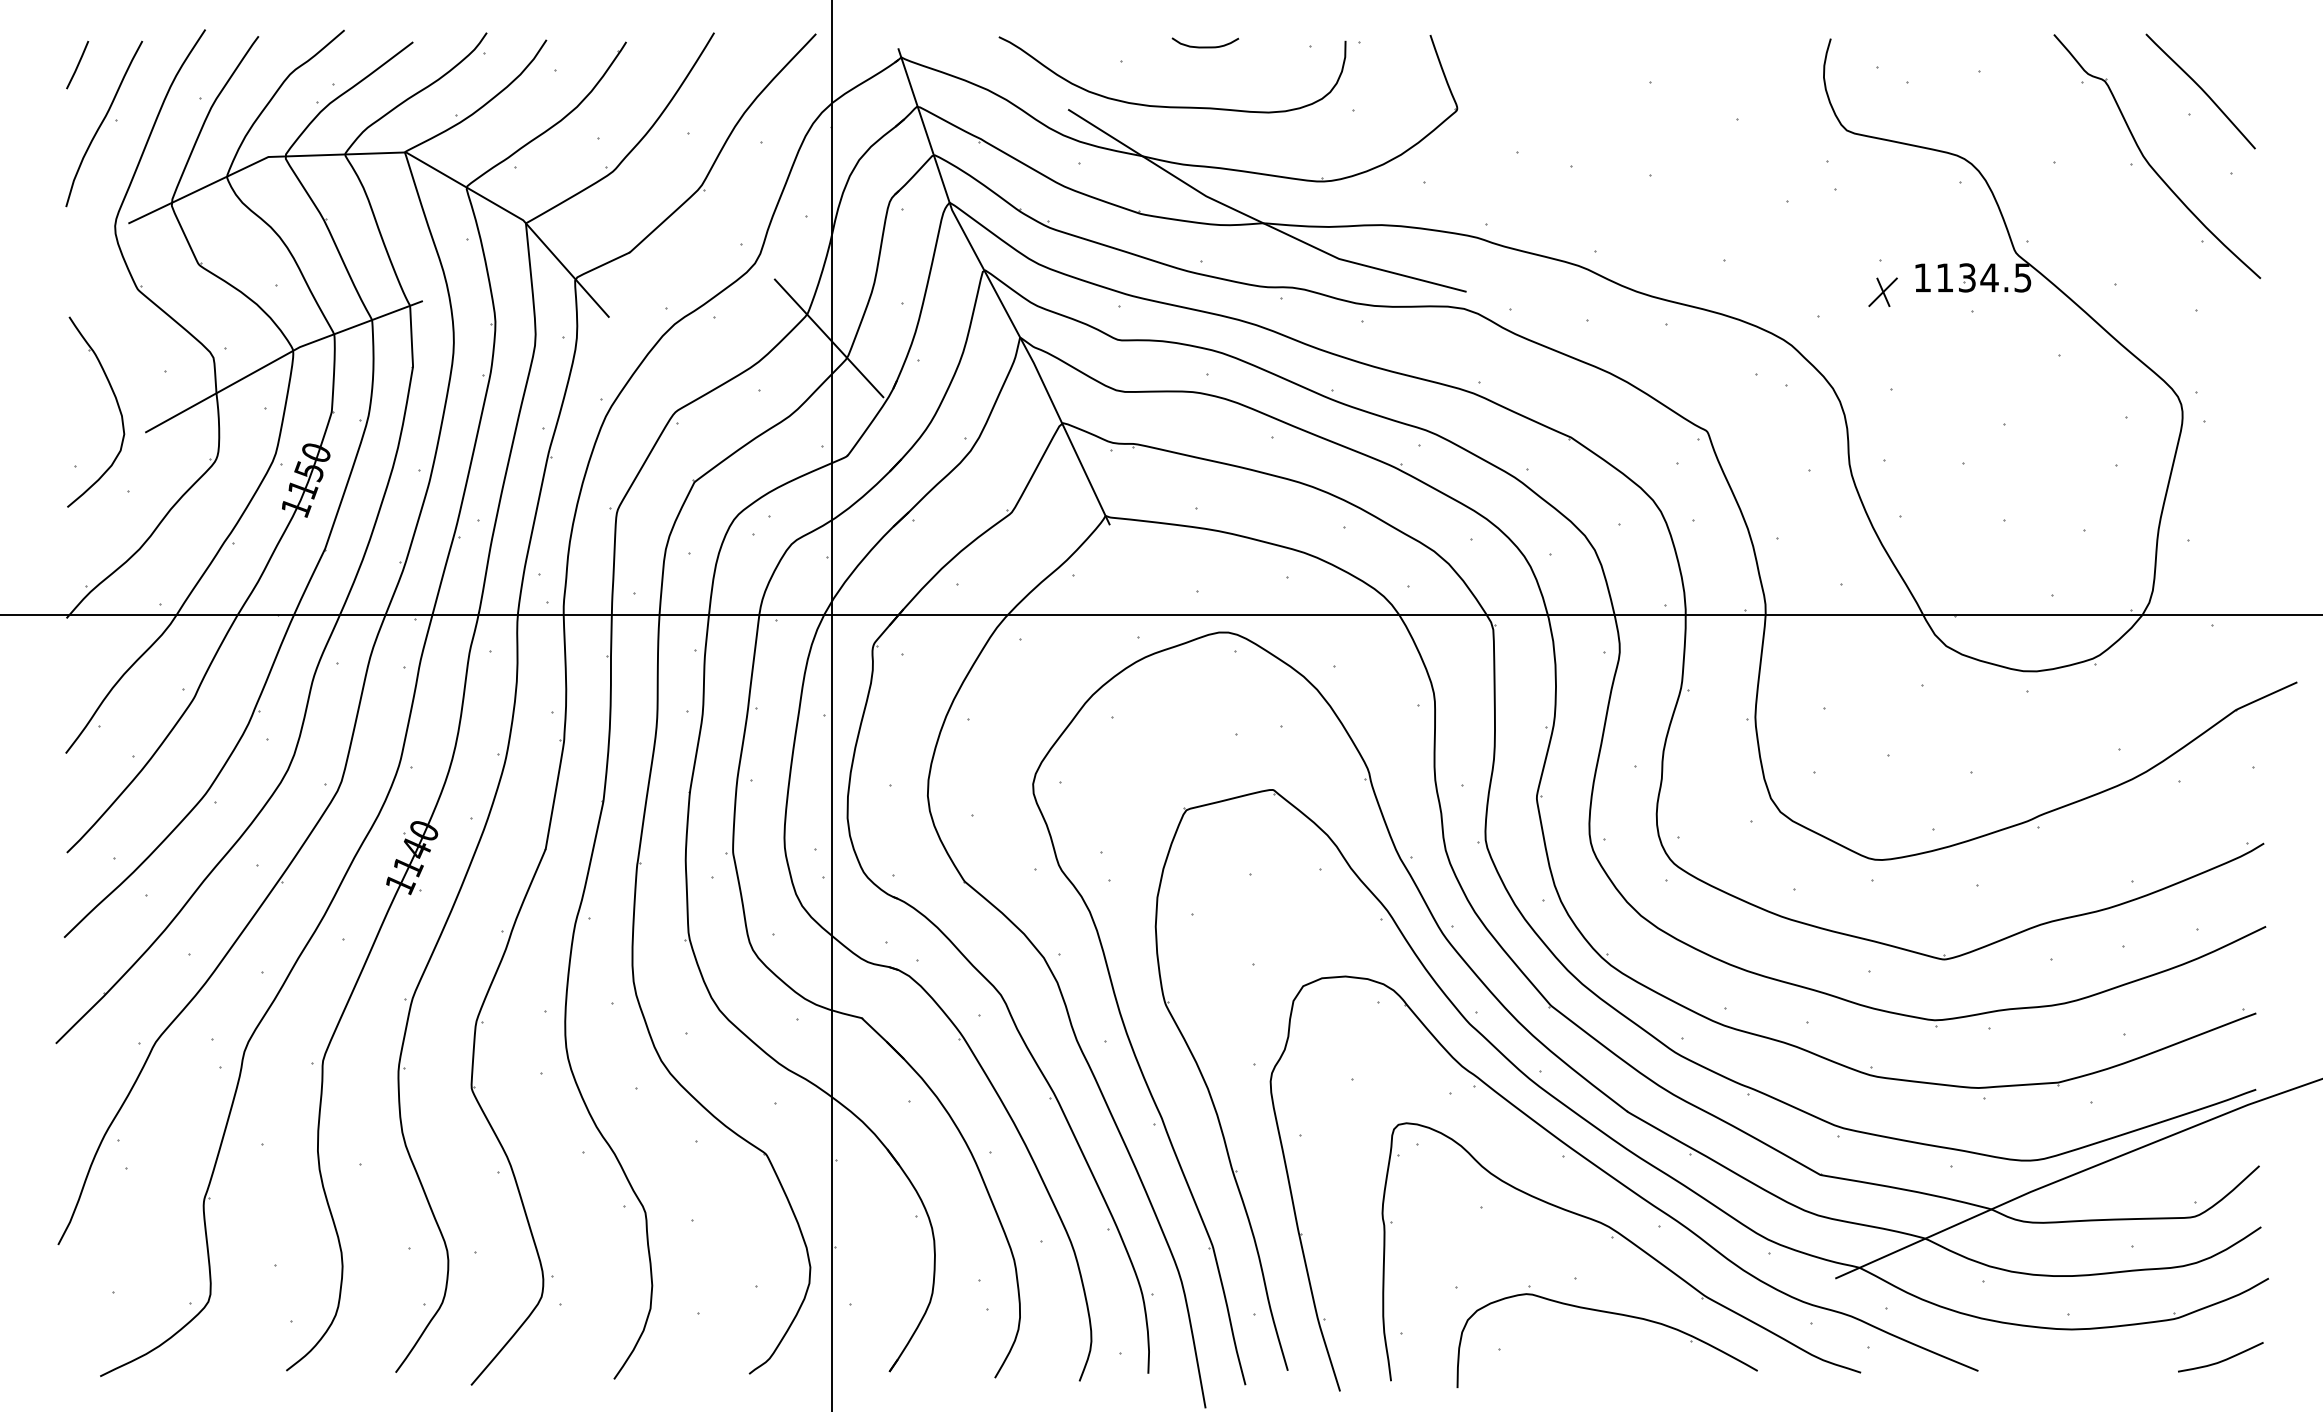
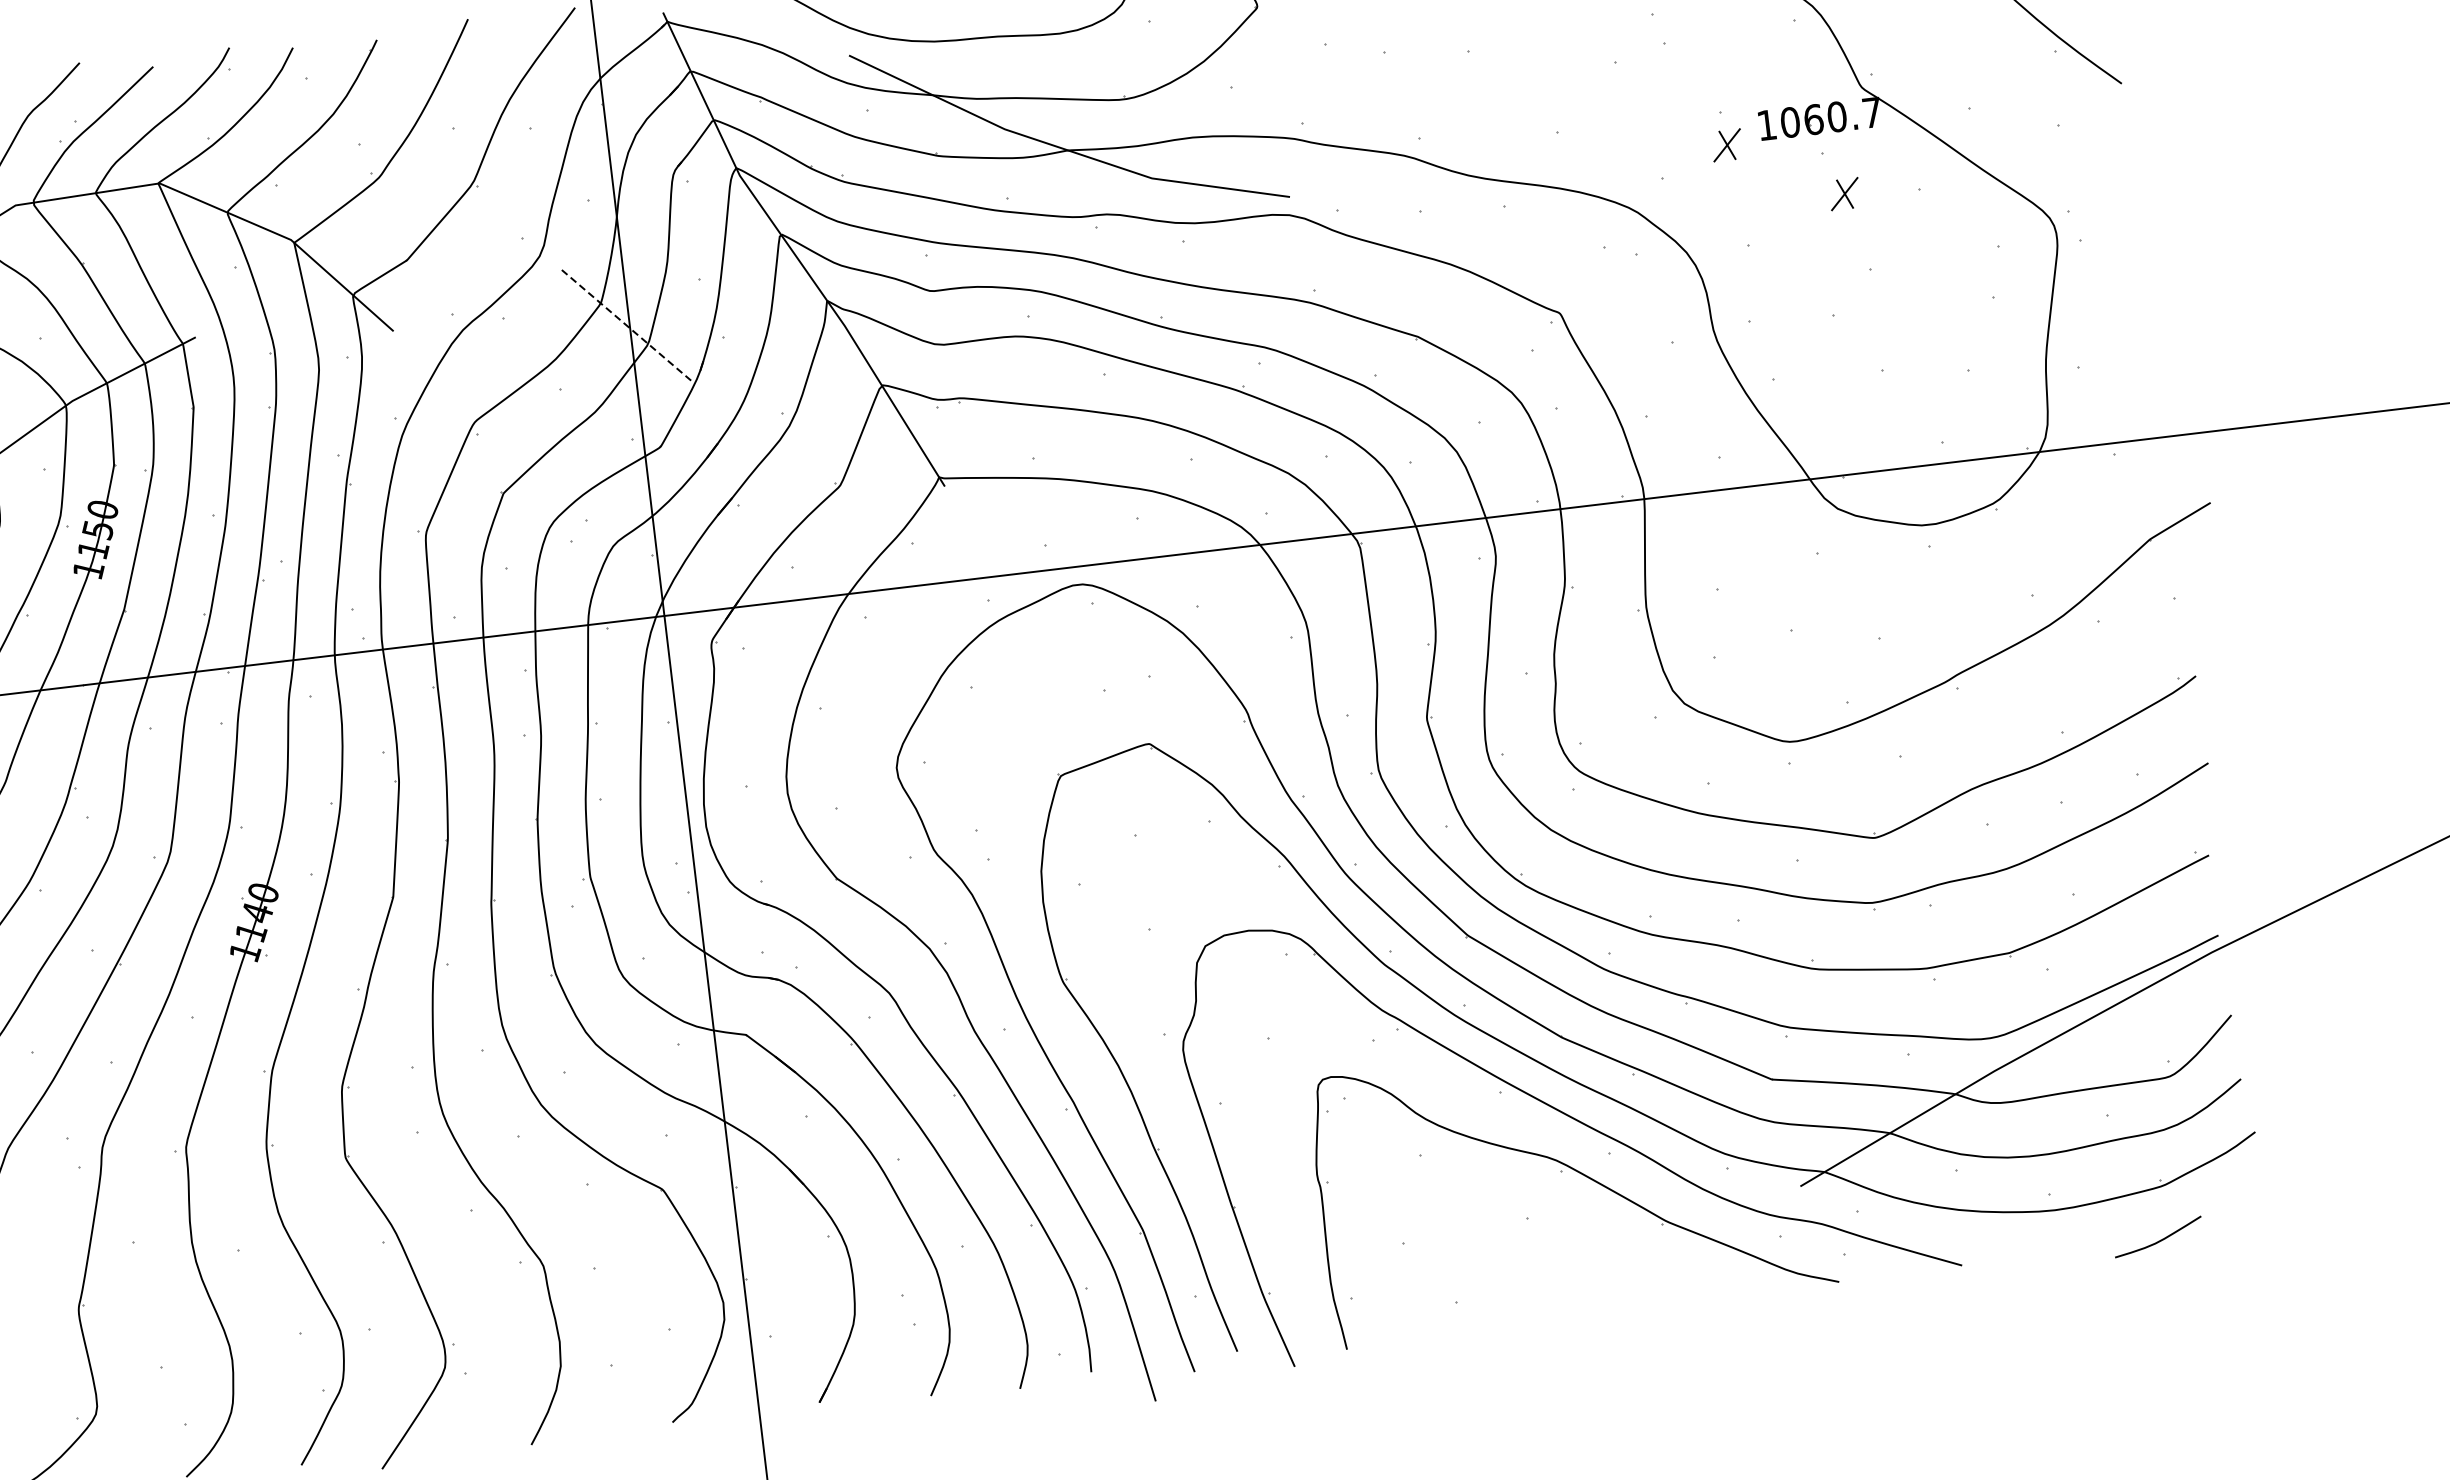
text: (1983, 277) -> (1830, 117), 1134.5 -> 1060.7
line: (829, 338) -> (627, 325), solid -> dashed
part: (1987, 350) -> (1843, 193), added
part: (1607, 1313) -> (1565, 1251), removed
curve: (2220, 1360) -> (2158, 1240), moved

